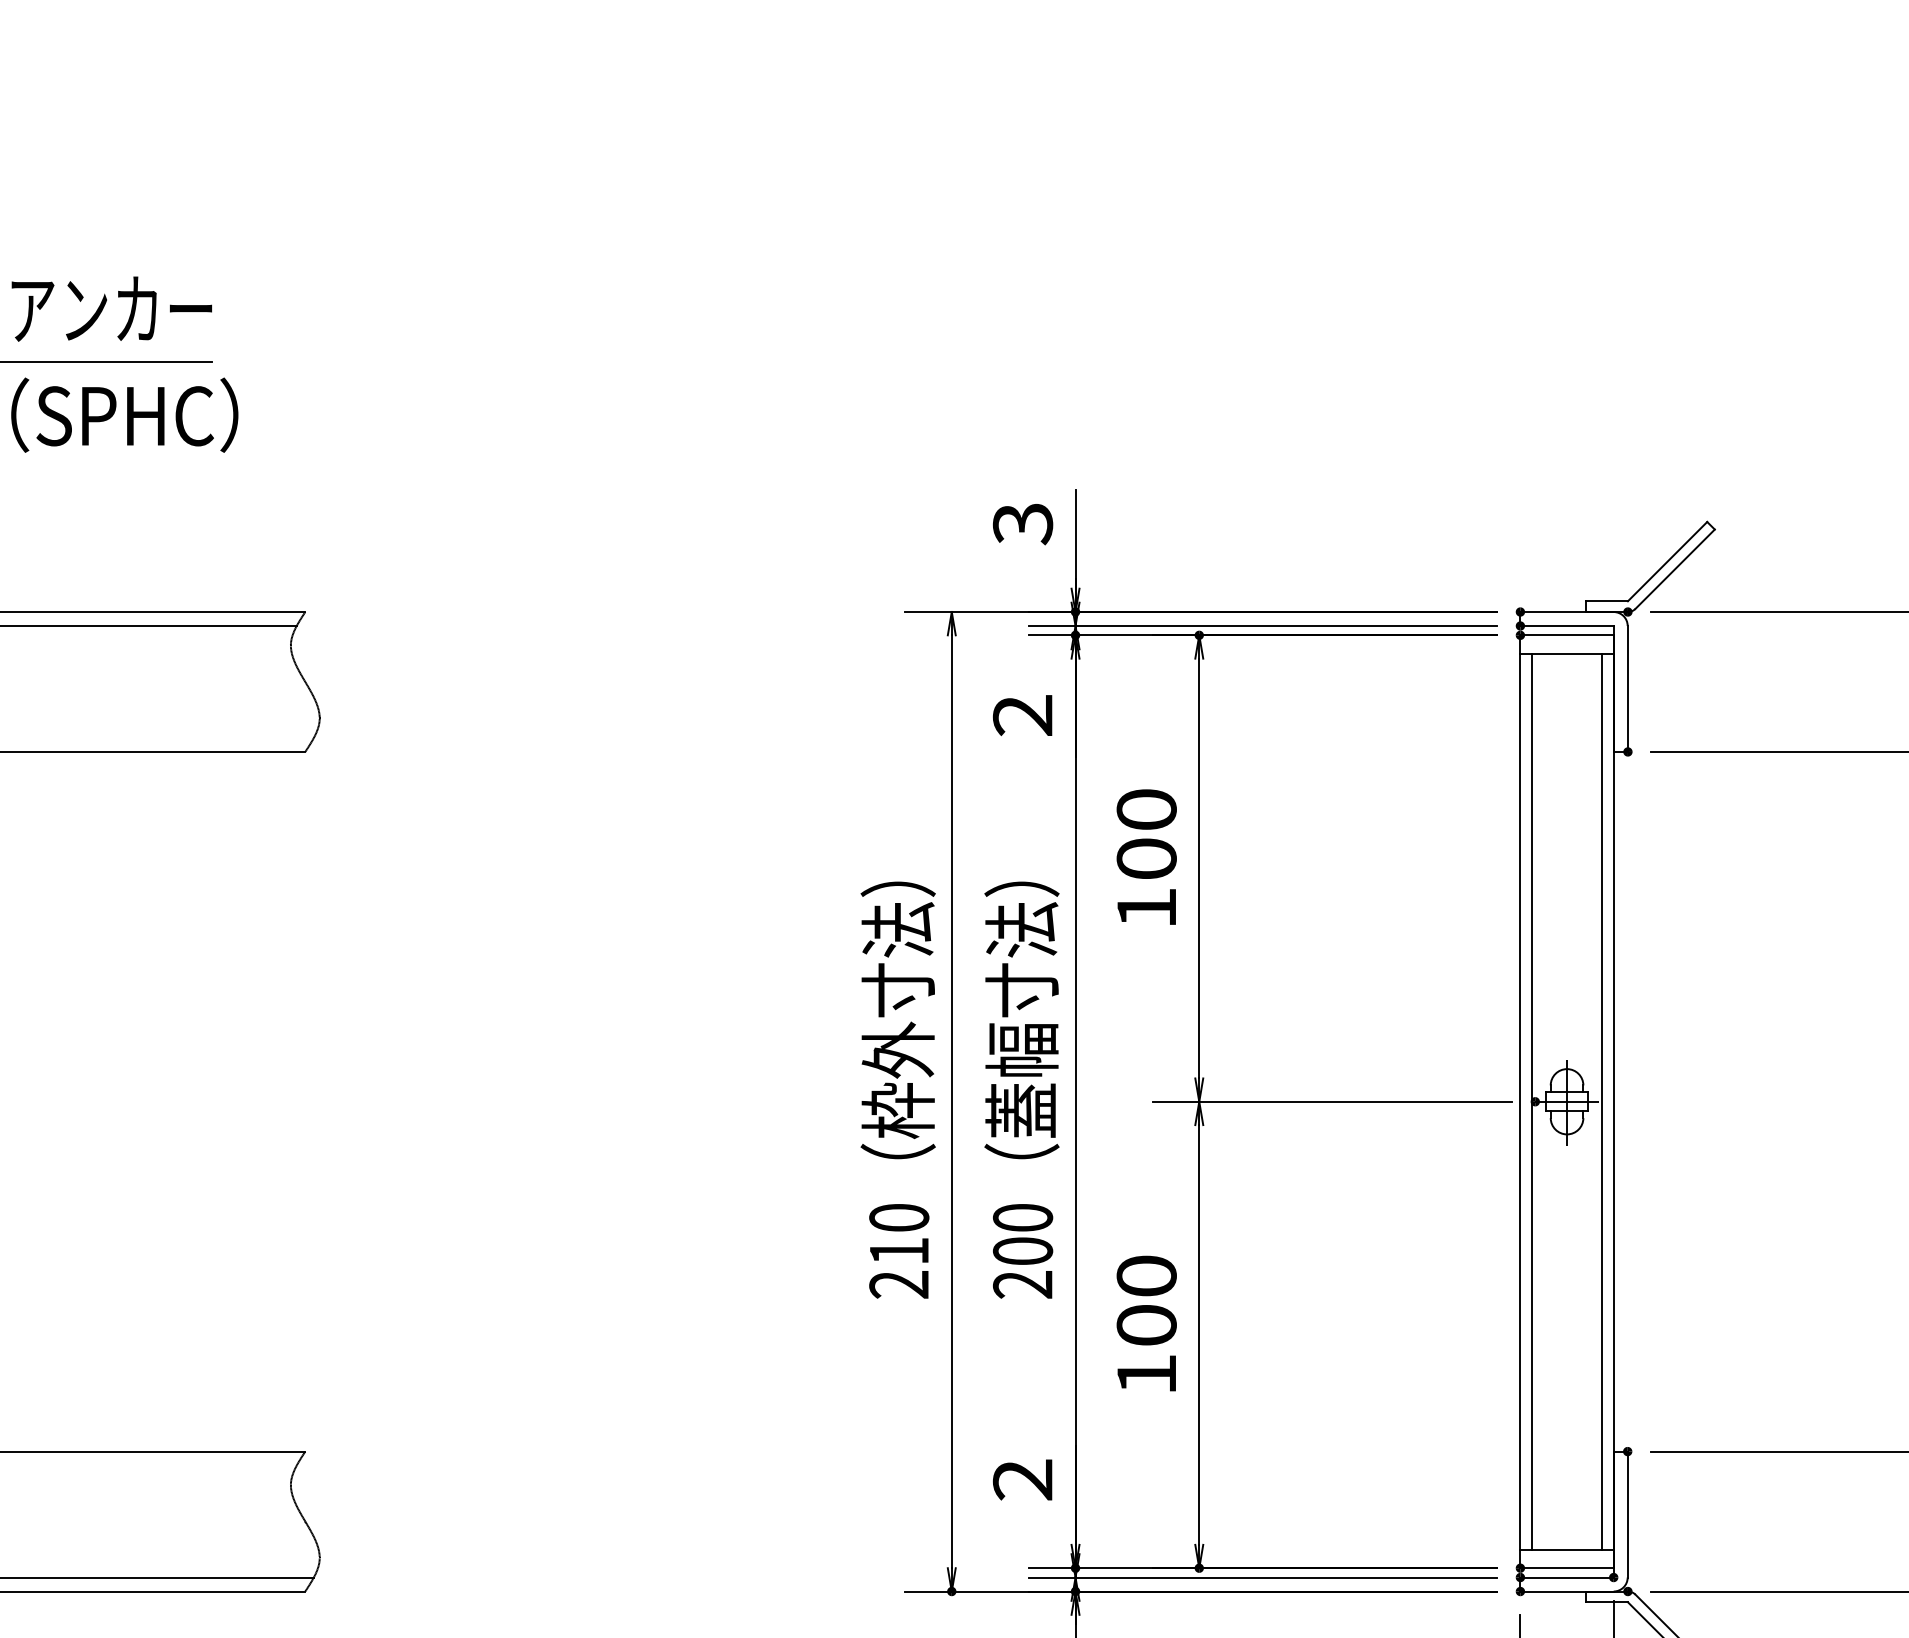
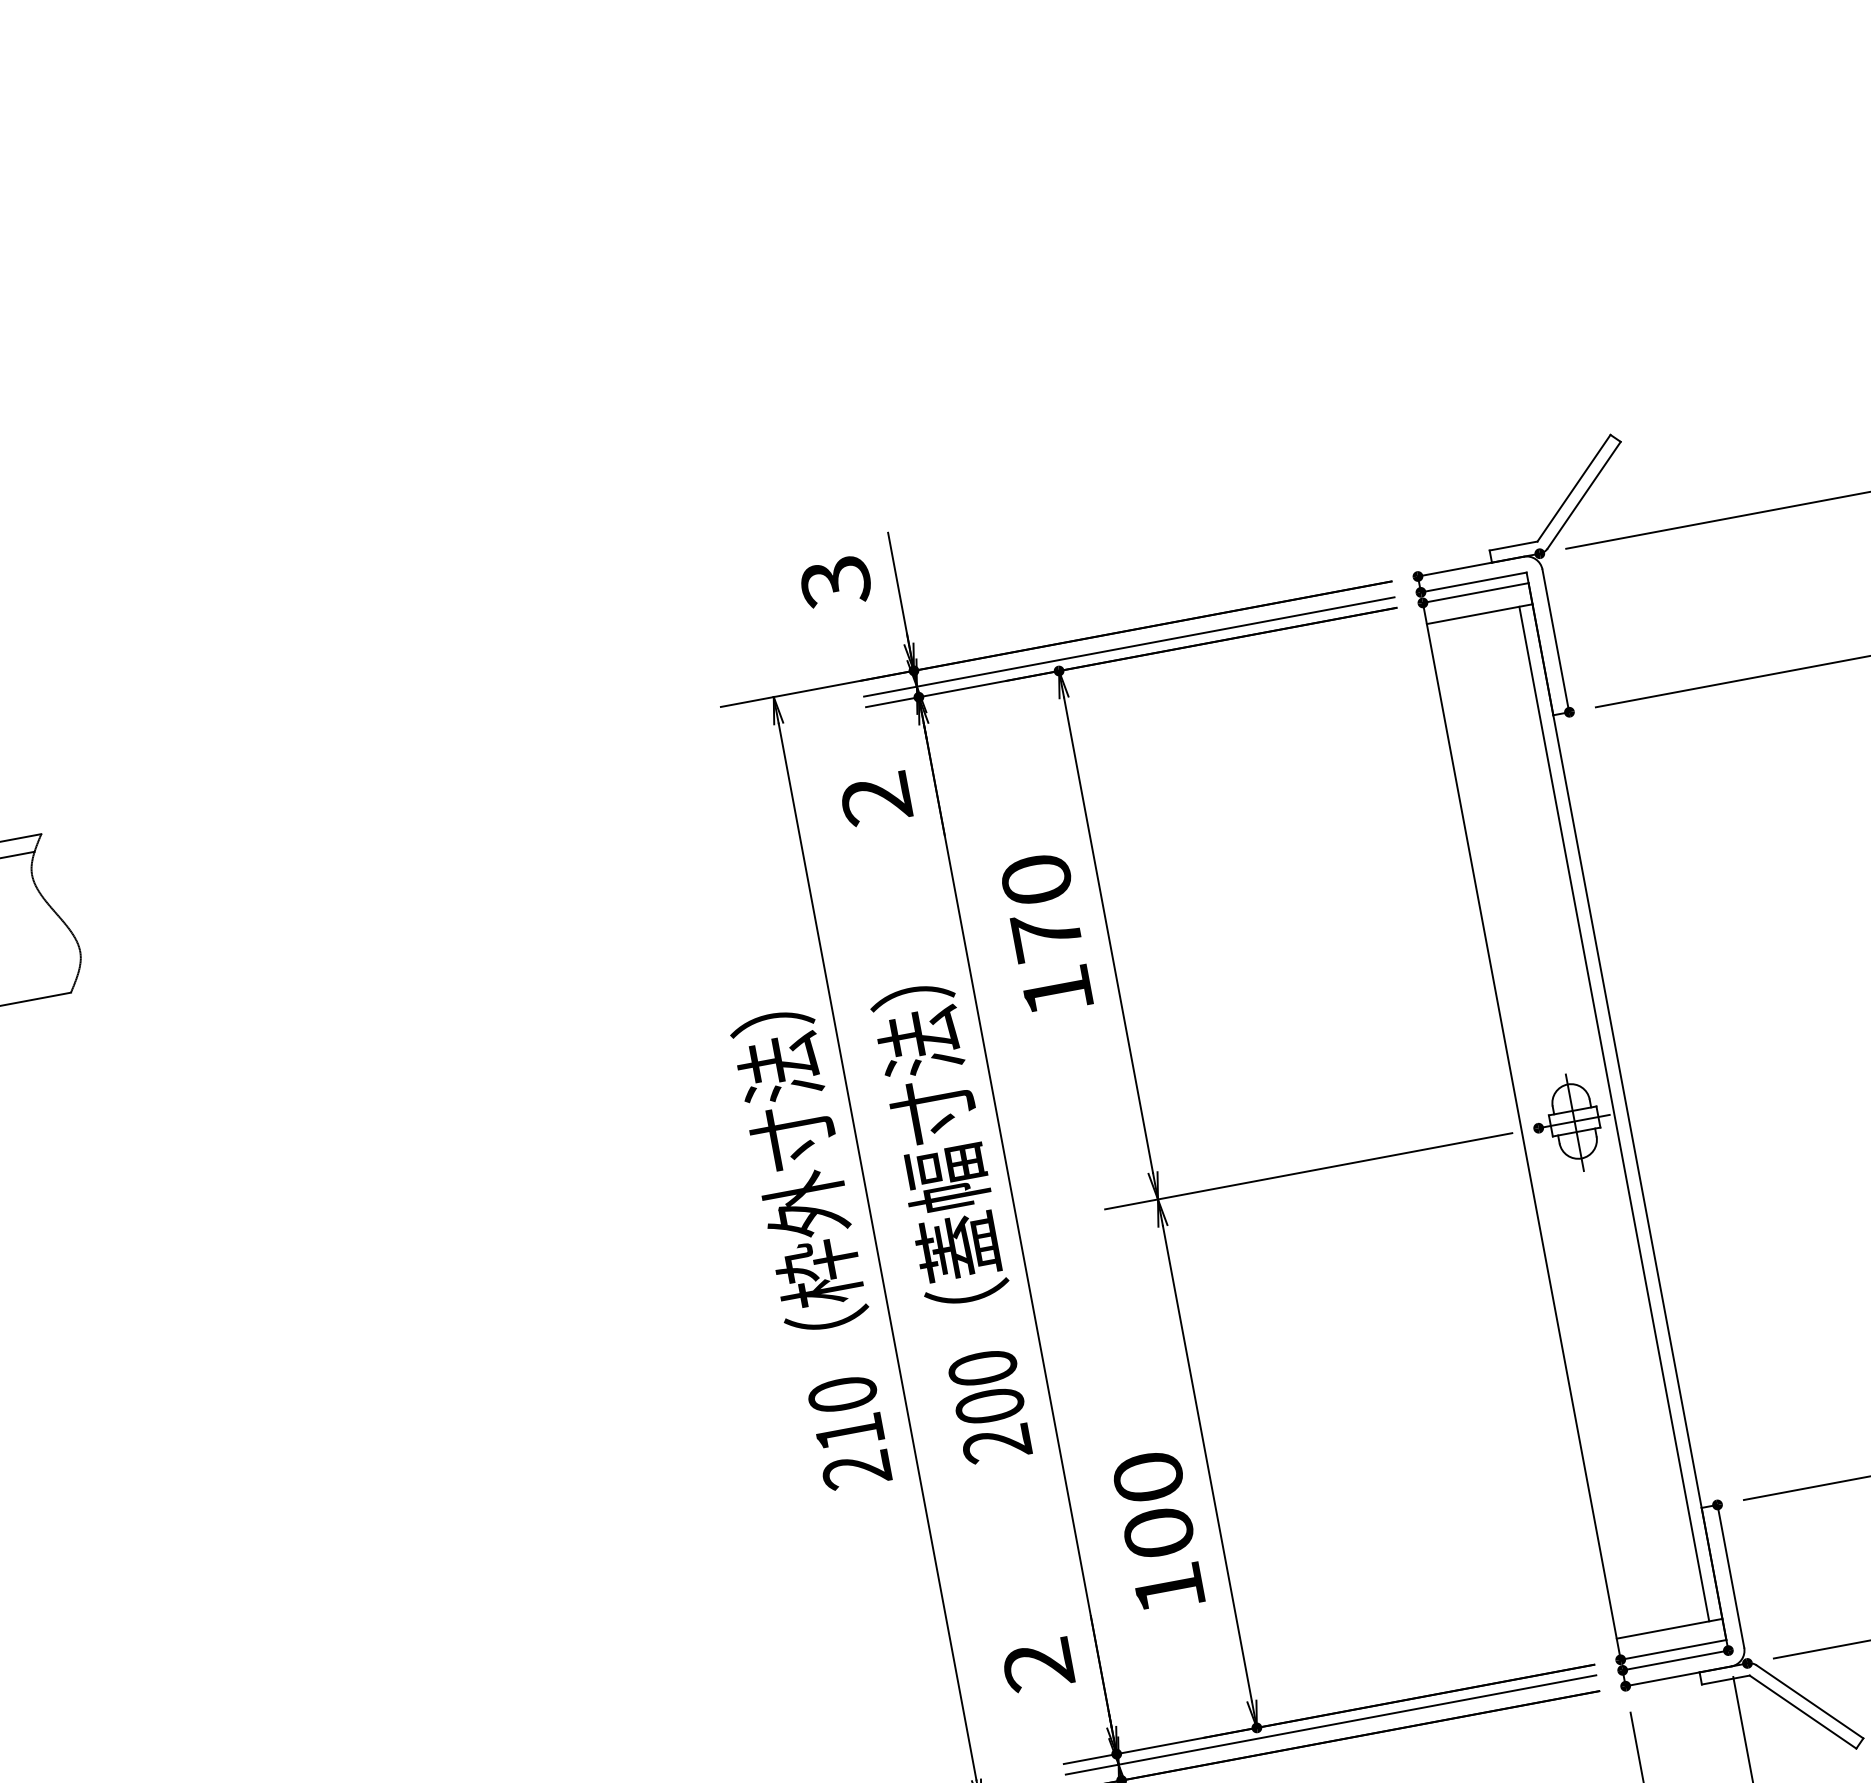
text: (1146, 858) -> (1046, 935), 100 -> 170
line: (1532, 1101) -> (1535, 1128), removed
text: (1146, 1323) -> (1158, 1530), moved

